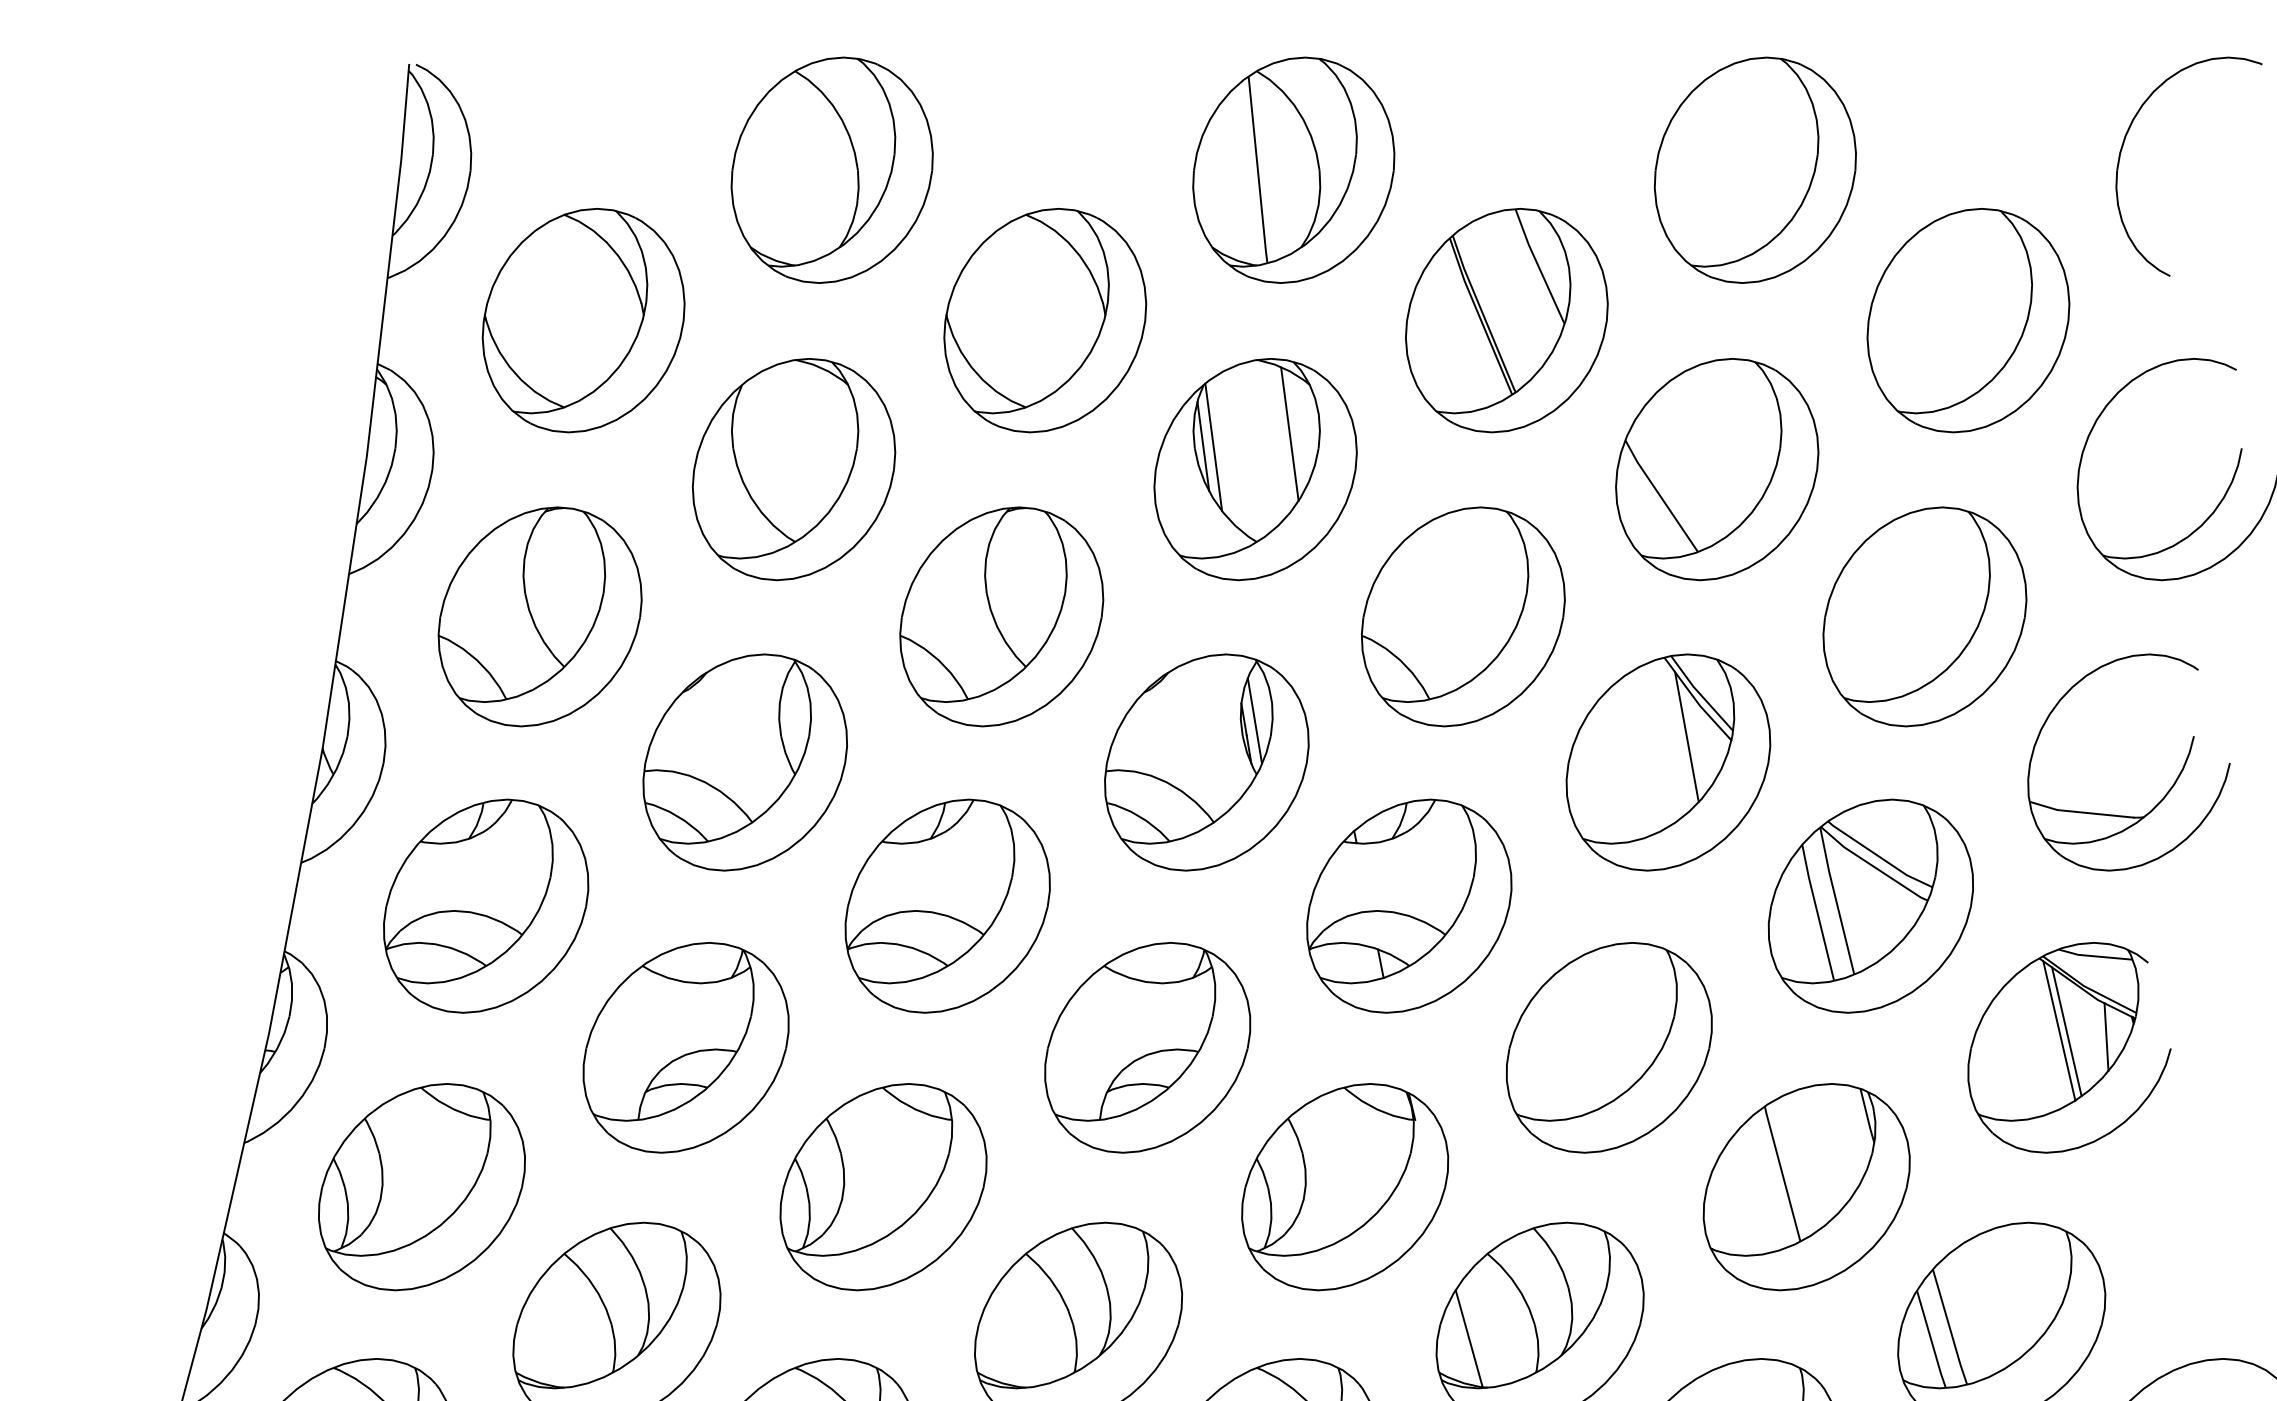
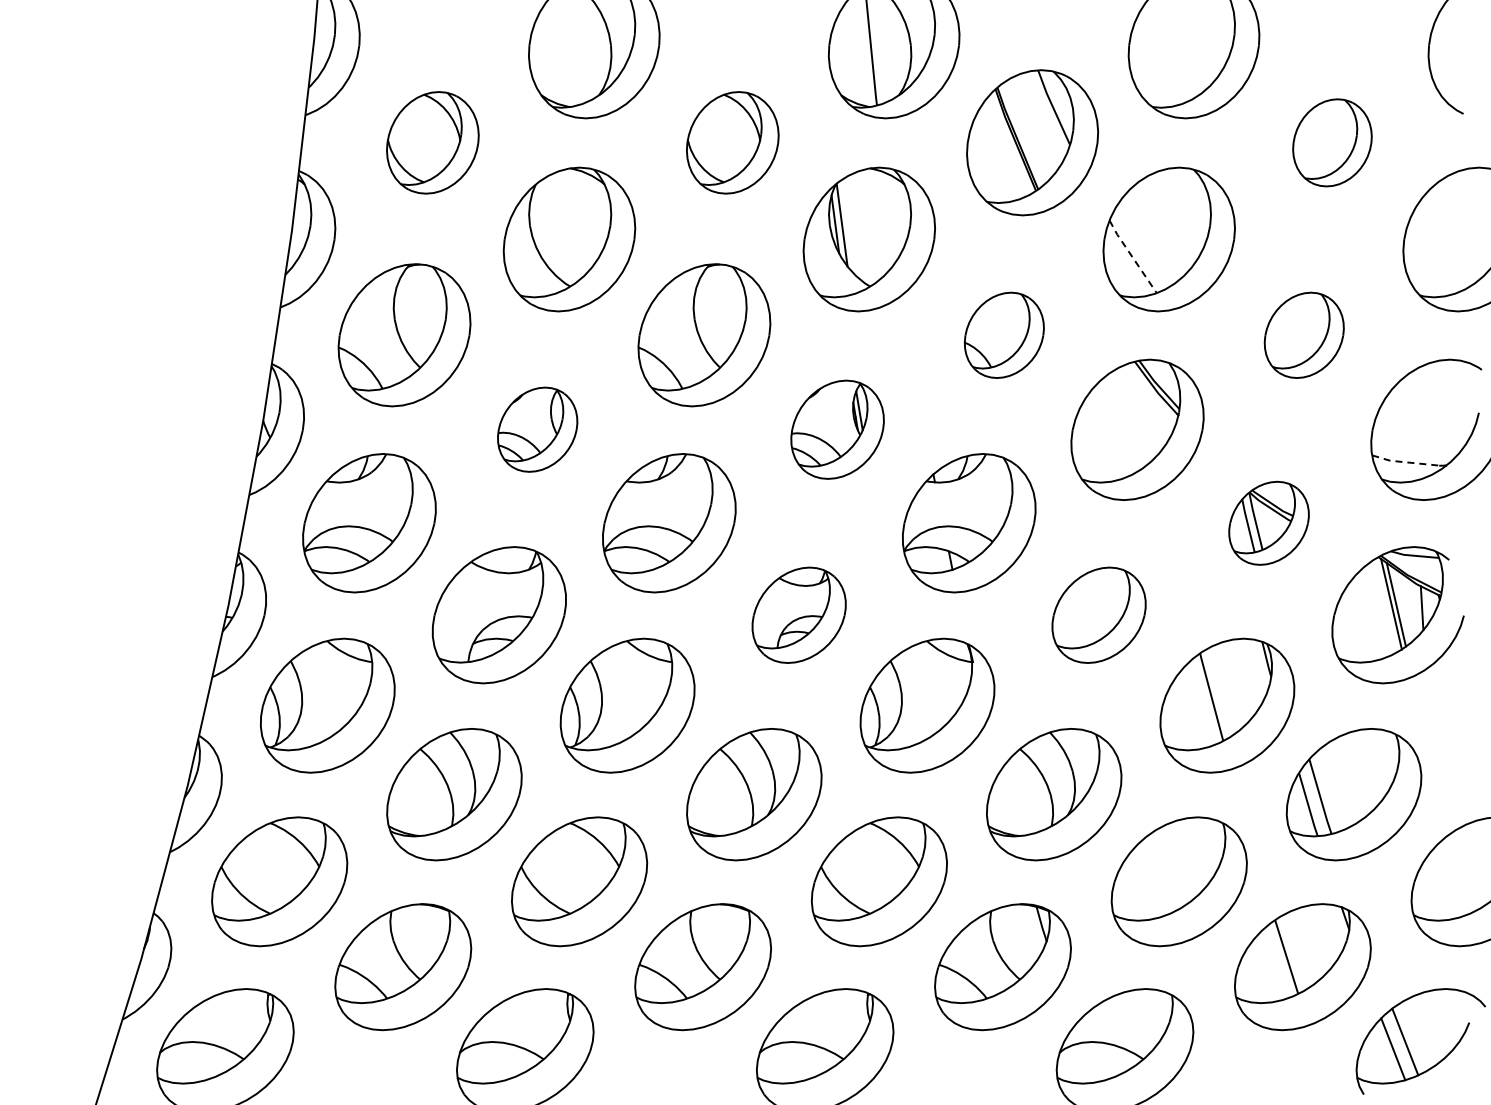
part: (583, 320) -> (432, 142), size x0.7
part: (1044, 320) -> (732, 142), size x0.7
part: (1968, 320) -> (1332, 142), size x0.6
line: (1289, 434) -> (891, 216), removed
line: (1660, 495) -> (1132, 256), solid -> dashed
part: (1463, 617) -> (1004, 335), size x0.6
part: (1925, 617) -> (1304, 335), size x0.6
line: (1686, 737) -> (1149, 413), removed
part: (744, 761) -> (537, 429), size x0.6
part: (1206, 761) -> (837, 429), size x0.7
line: (2080, 812) -> (1405, 462), solid -> dashed
part: (1870, 906) -> (1268, 523), size x0.6
part: (1146, 1048) -> (798, 615), size x0.7
part: (1608, 1048) -> (1098, 615), size x0.7
line: (1468, 1337) -> (1007, 803), removed

